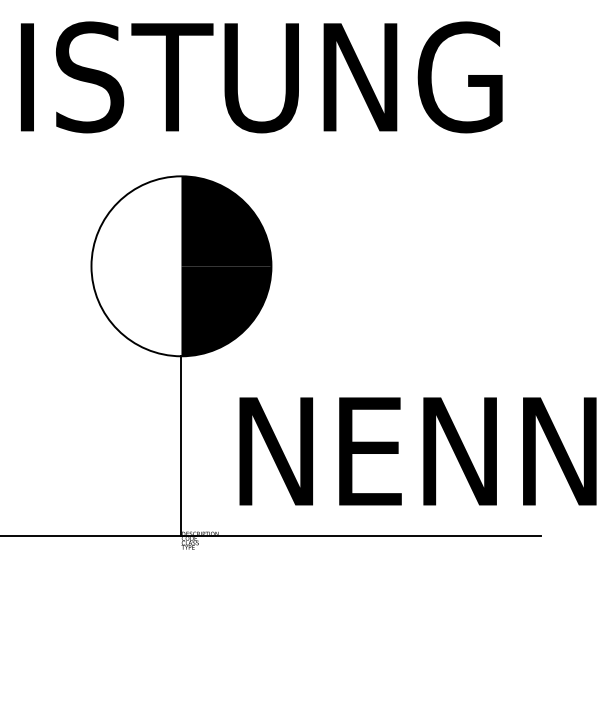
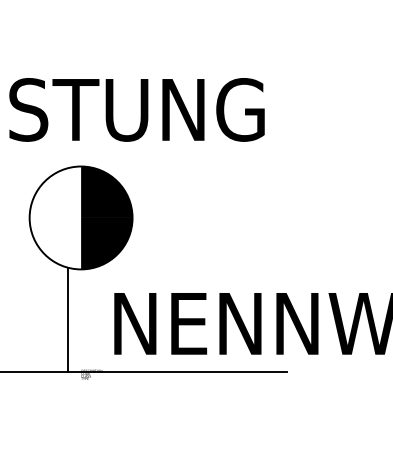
line: (182, 445) -> (68, 320), moved

